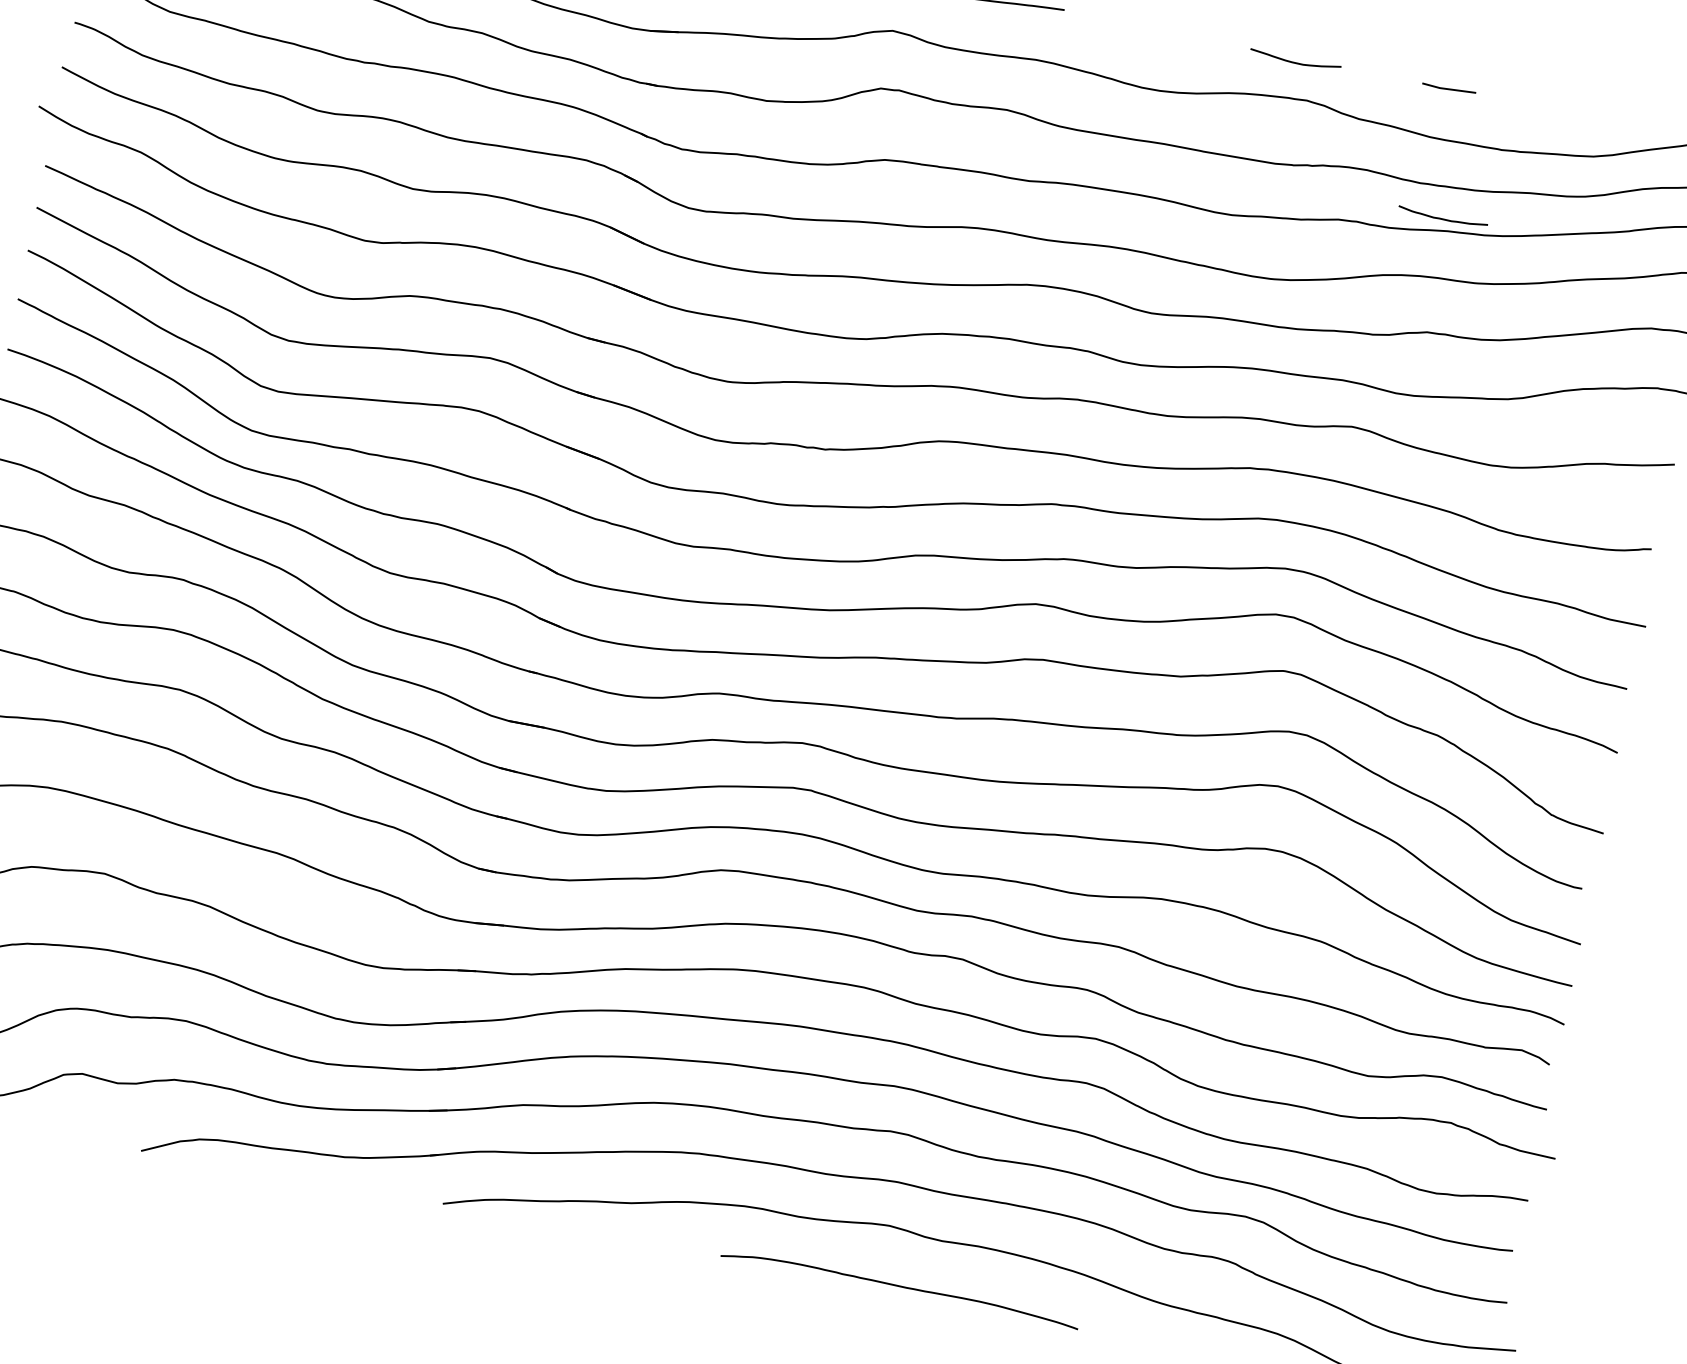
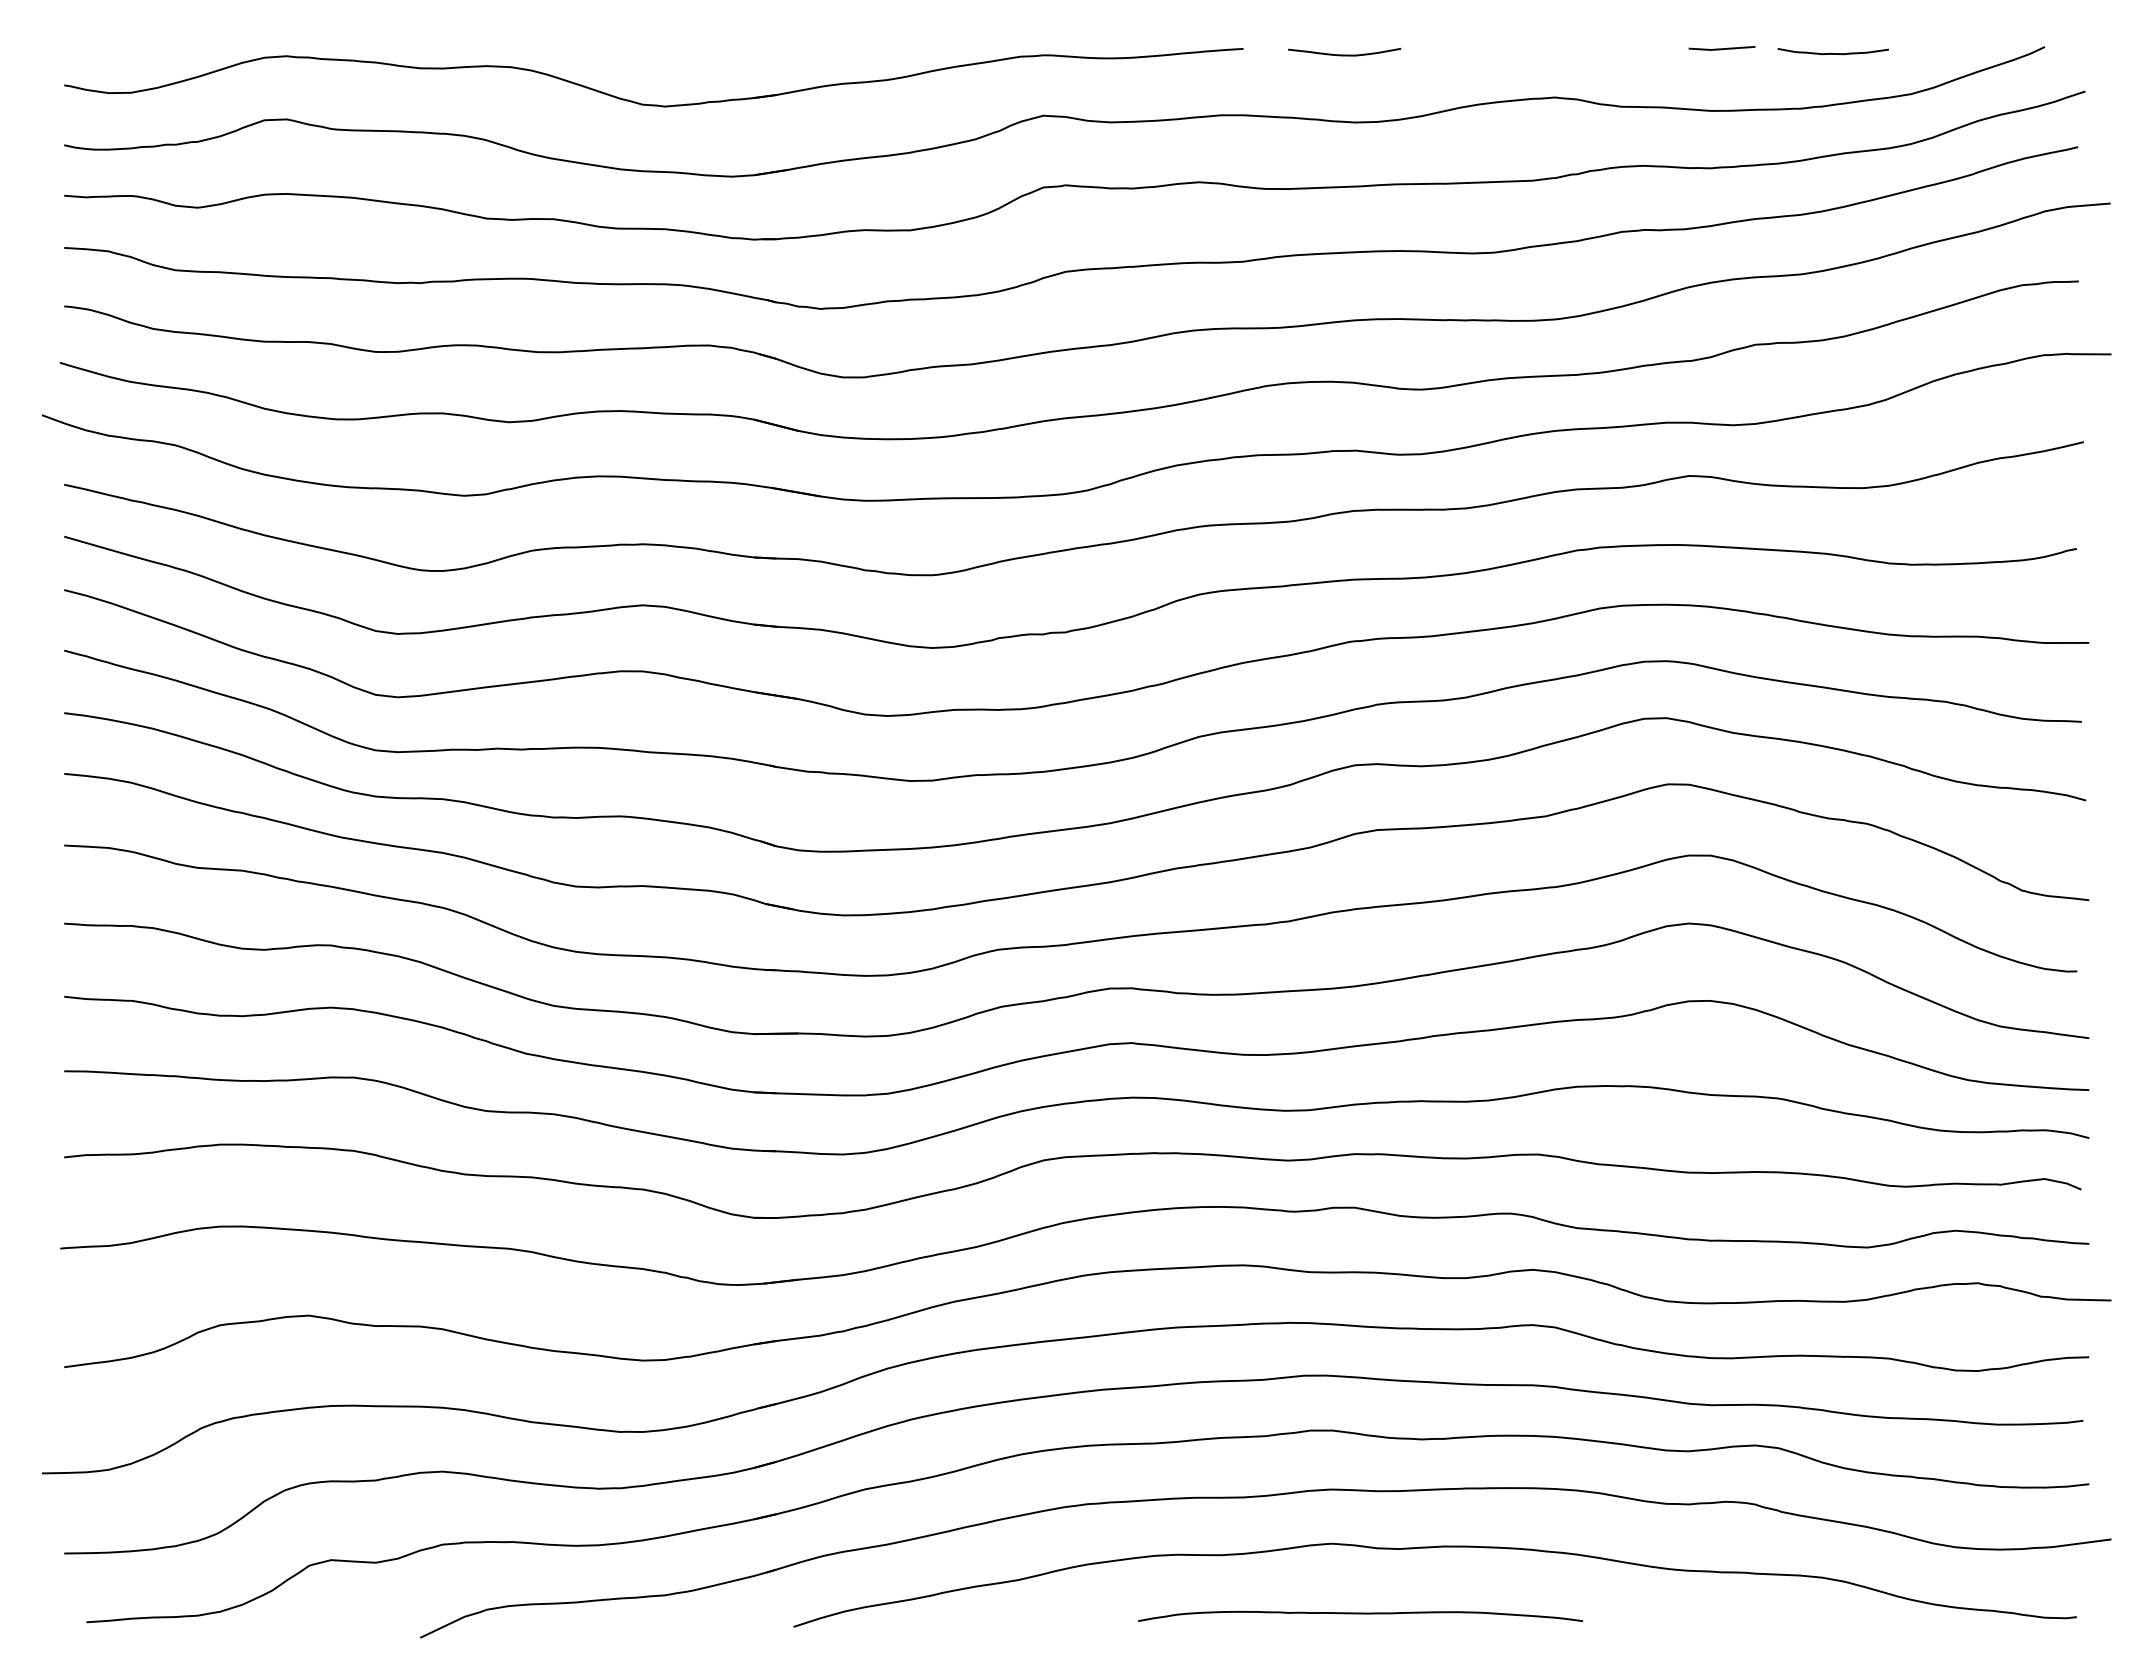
curve: (1295, 62) -> (1344, 54), moved
curve: (1442, 218) -> (1832, 53), moved

